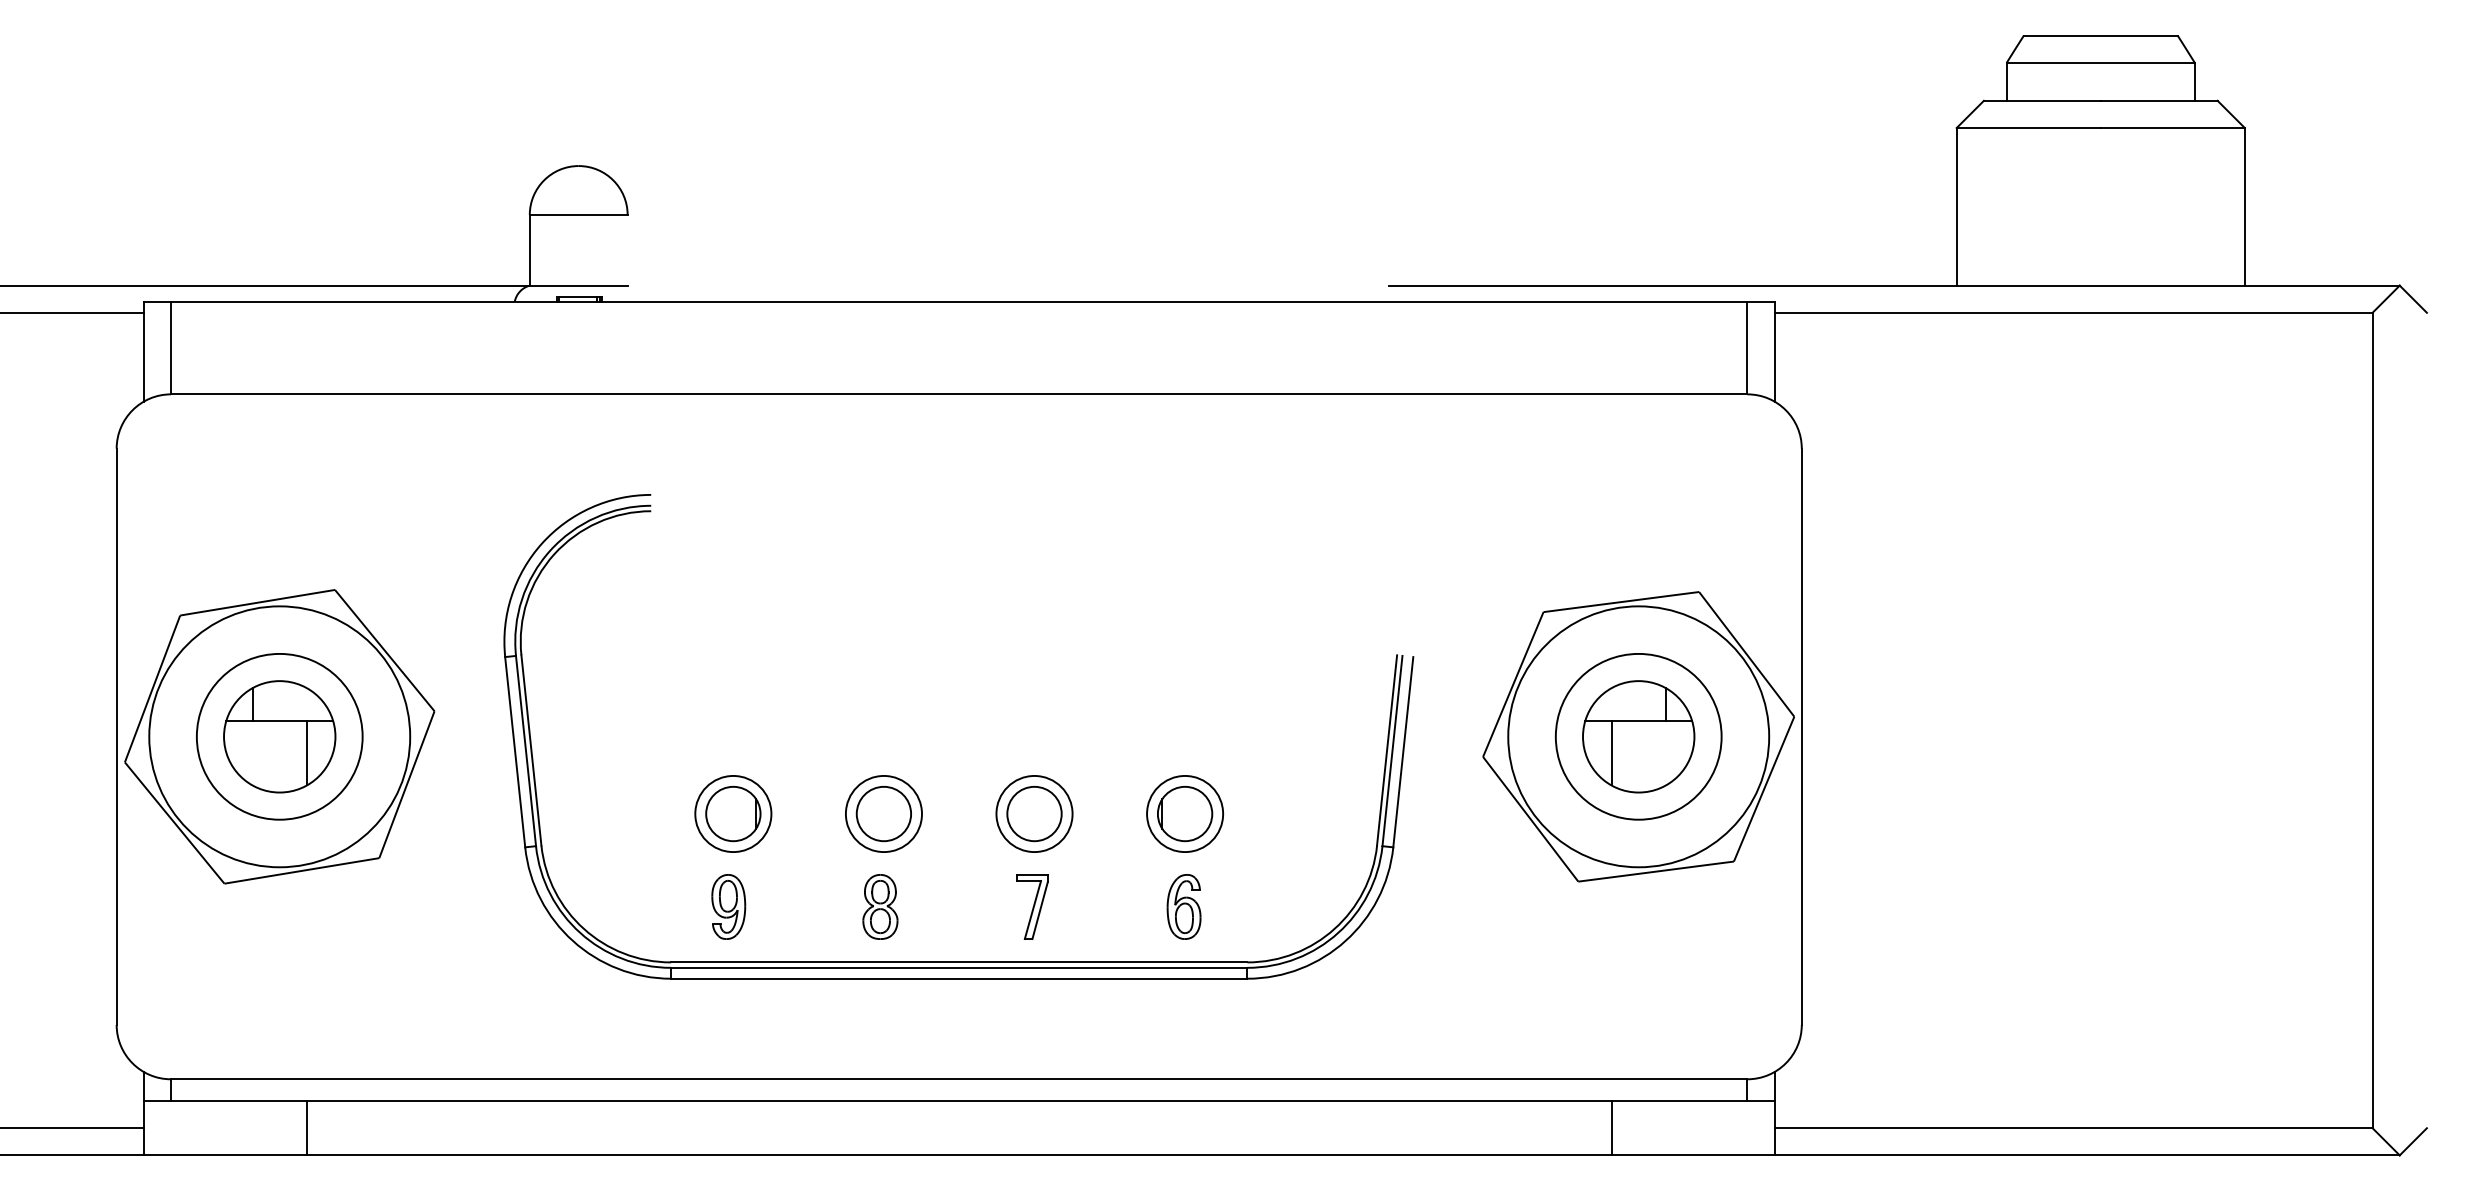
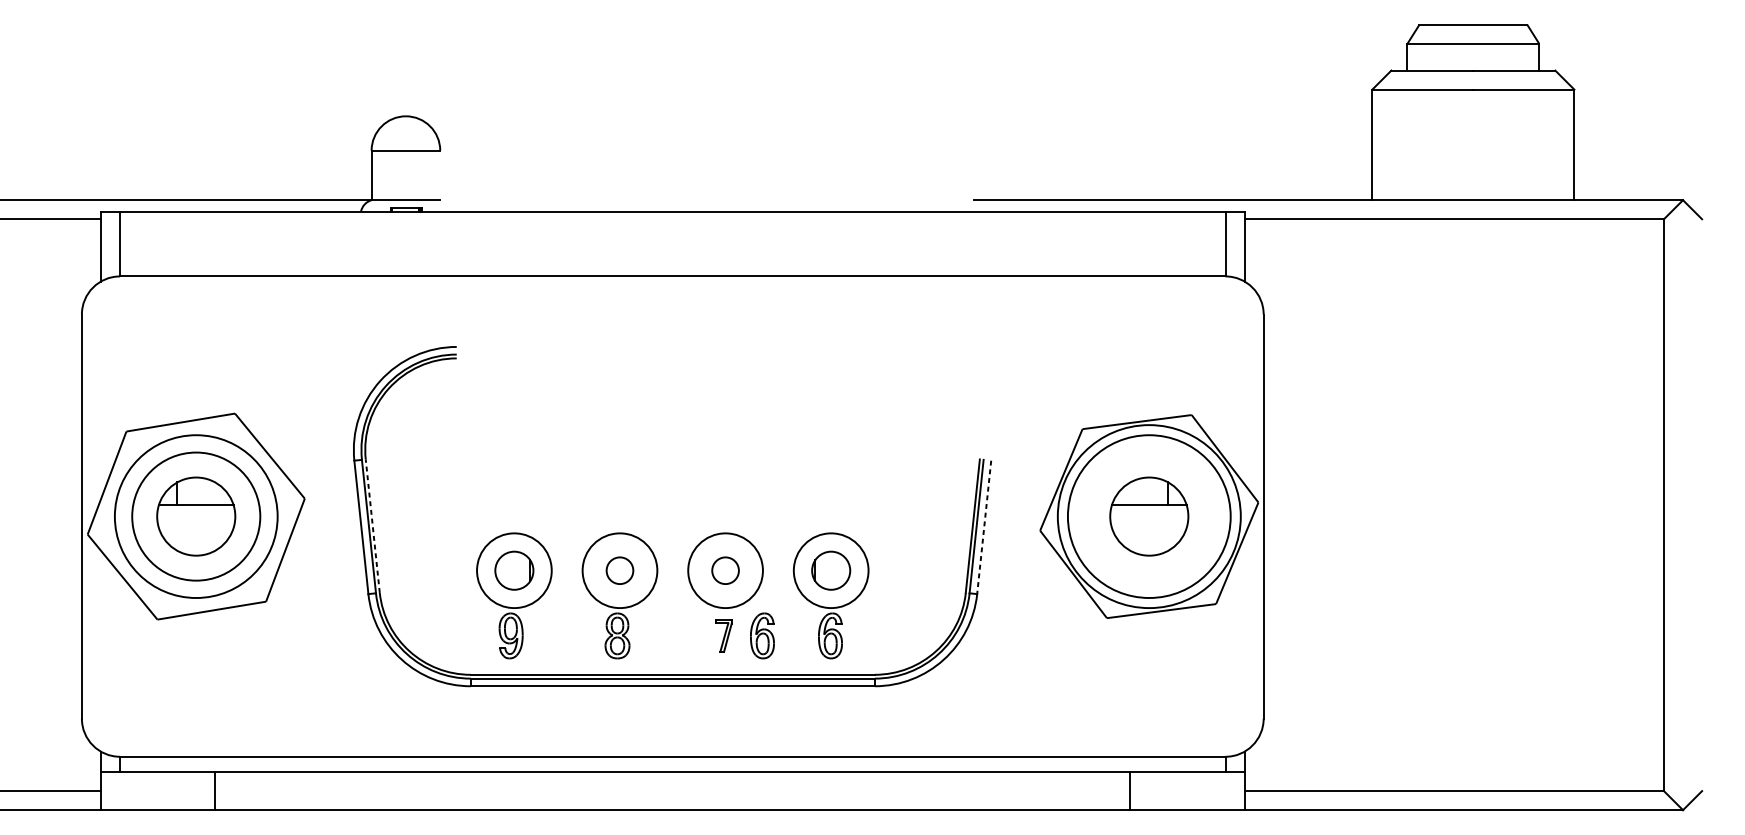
circle: (279, 736) -> (196, 516), size x0.7
circle: (279, 736) -> (196, 516), size x1.4
circle: (1638, 736) -> (1149, 516), size x1.4
line: (531, 750) -> (372, 526), solid -> dashed
line: (306, 752) -> (215, 527), removed
line: (1403, 752) -> (984, 527), solid -> dashed
line: (1611, 752) -> (1130, 527), removed
circle: (733, 813) -> (514, 570), size x1.4
circle: (883, 813) -> (619, 570), size x0.7
circle: (883, 813) -> (619, 570), size x1.4
circle: (1034, 813) -> (725, 570), size x0.7
circle: (1034, 813) -> (725, 570), size x1.4
circle: (1185, 813) -> (831, 570), size x1.4
part: (1032, 906) -> (724, 635), size x0.7
part: (1086, 906) -> (762, 635), added

